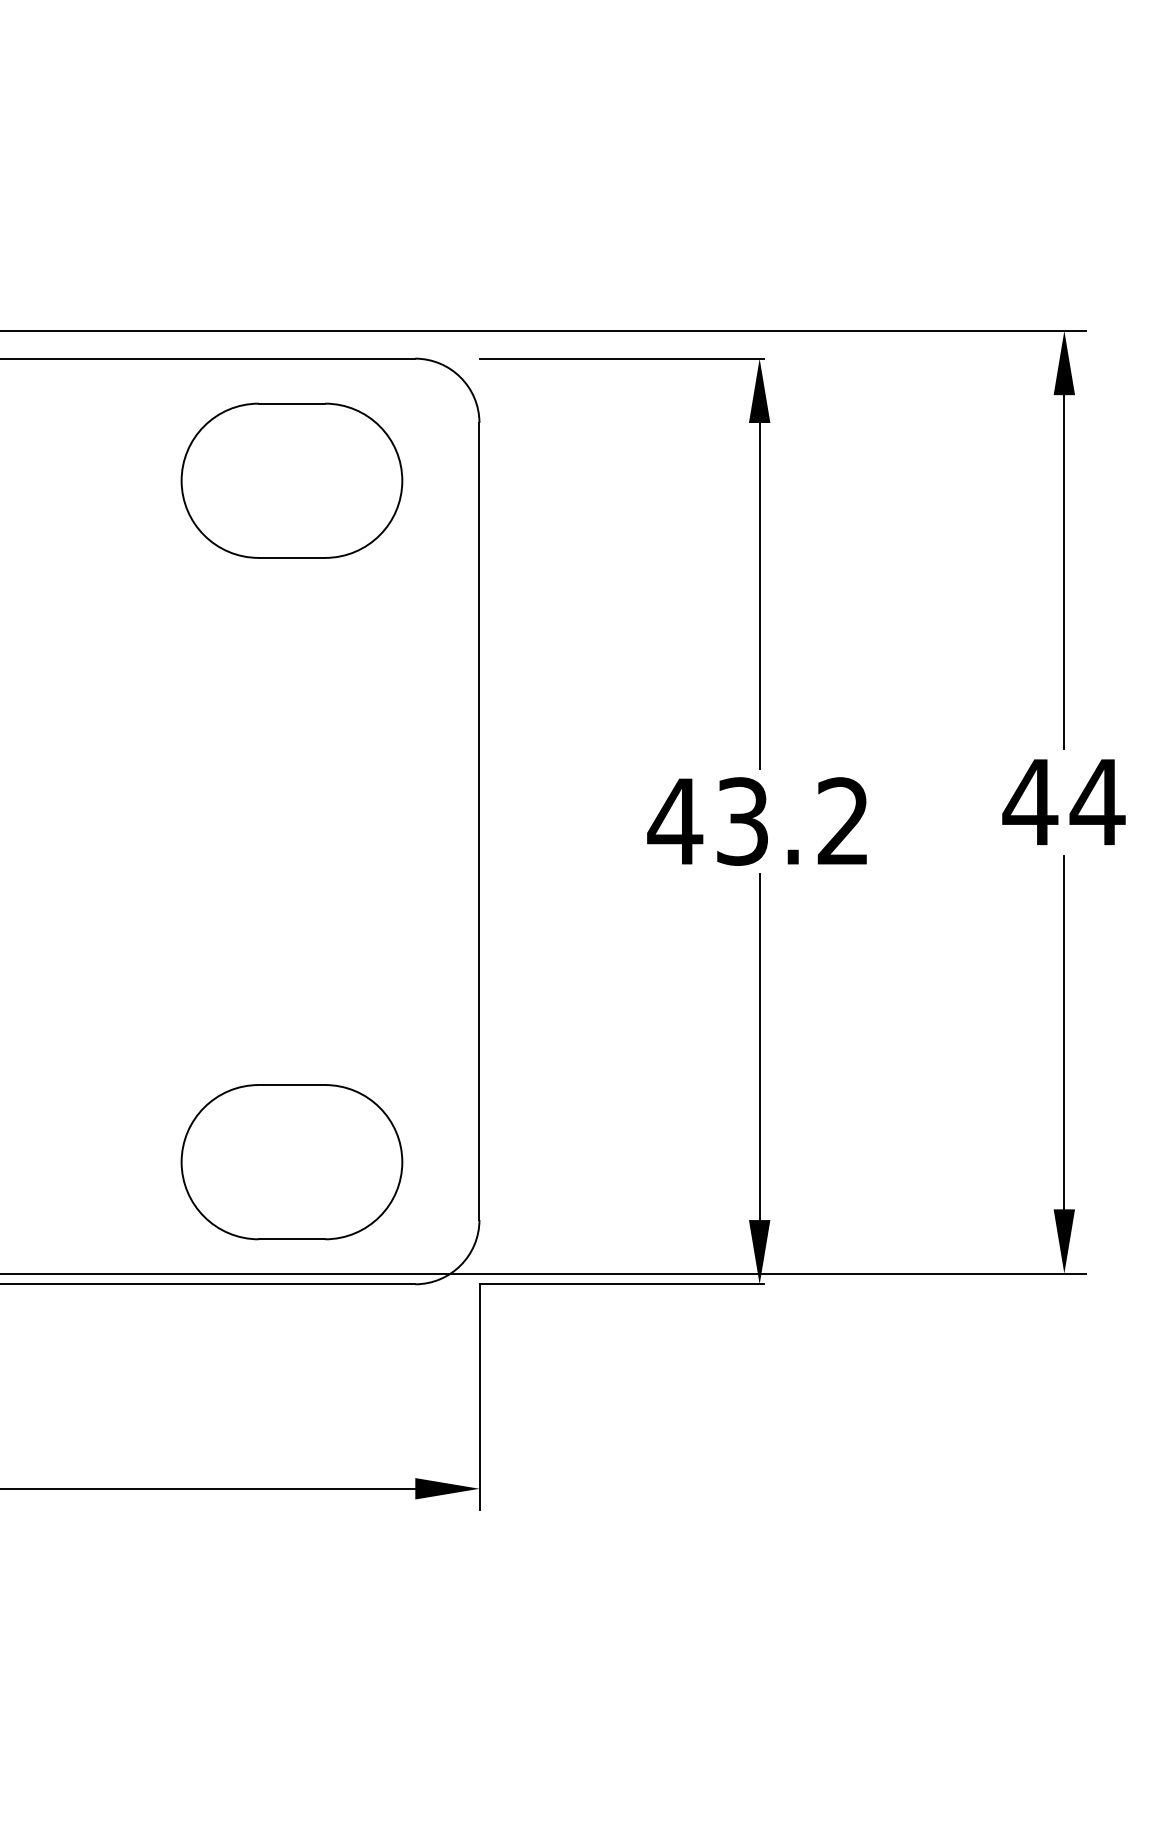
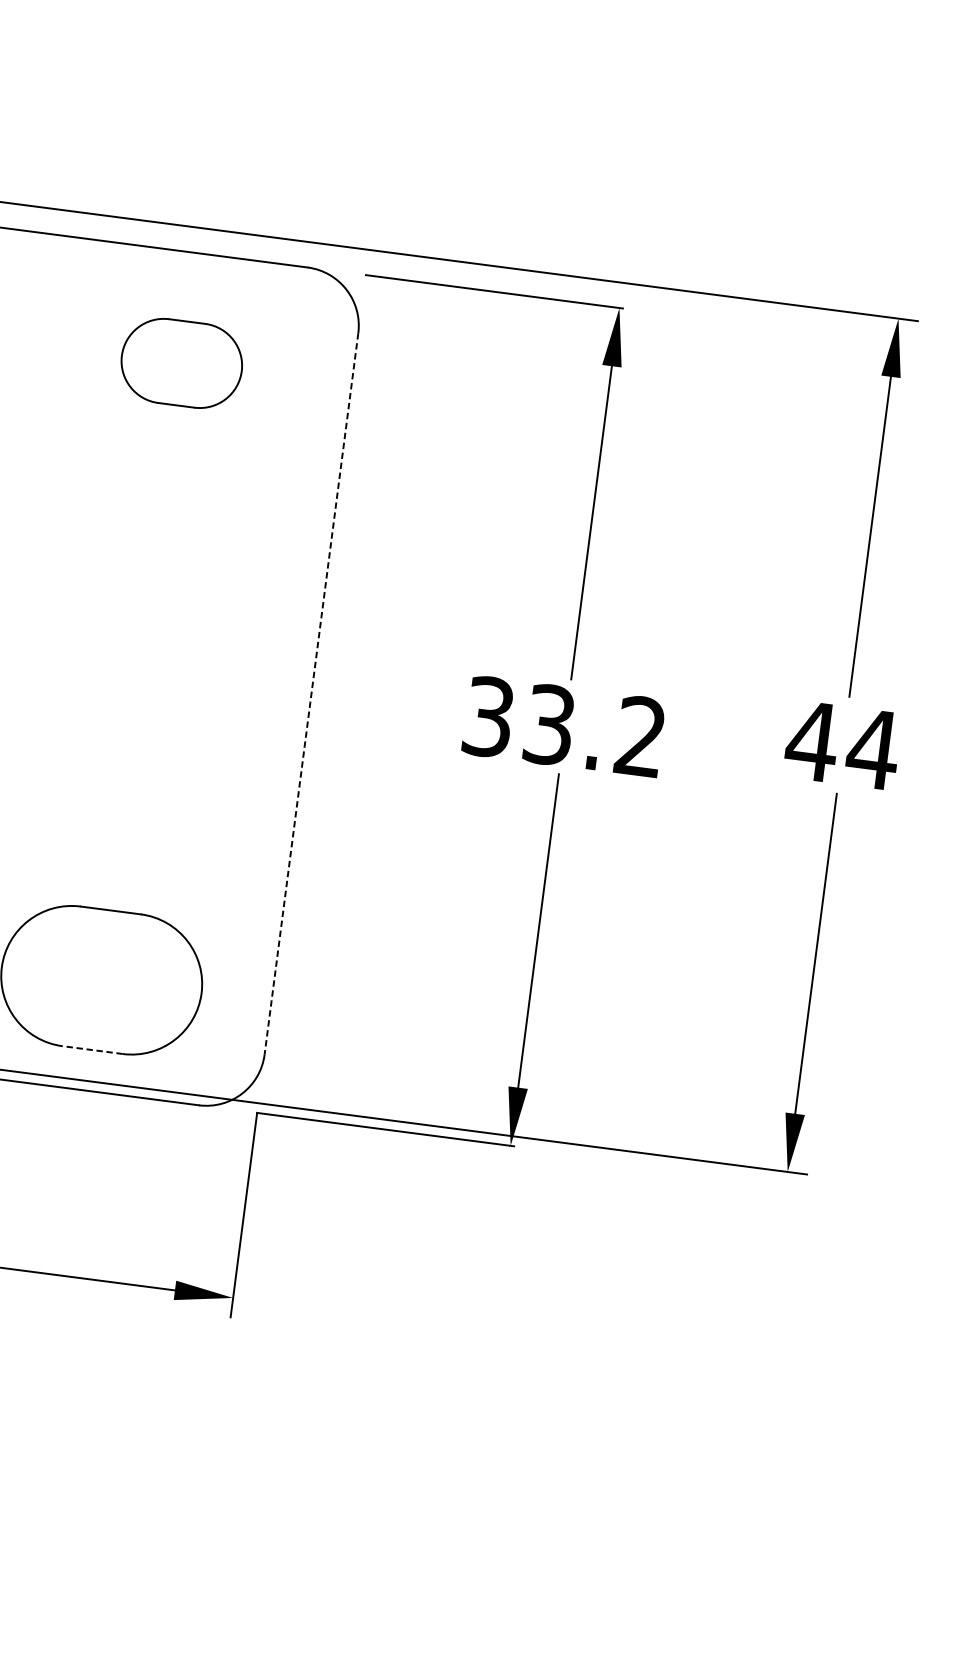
part: (291, 480) -> (181, 363), size x0.6
line: (479, 821) -> (311, 693), solid -> dashed
text: (675, 821) -> (488, 717), 43.2 -> 33.2
line: (291, 1239) -> (92, 1050), solid -> dashed

